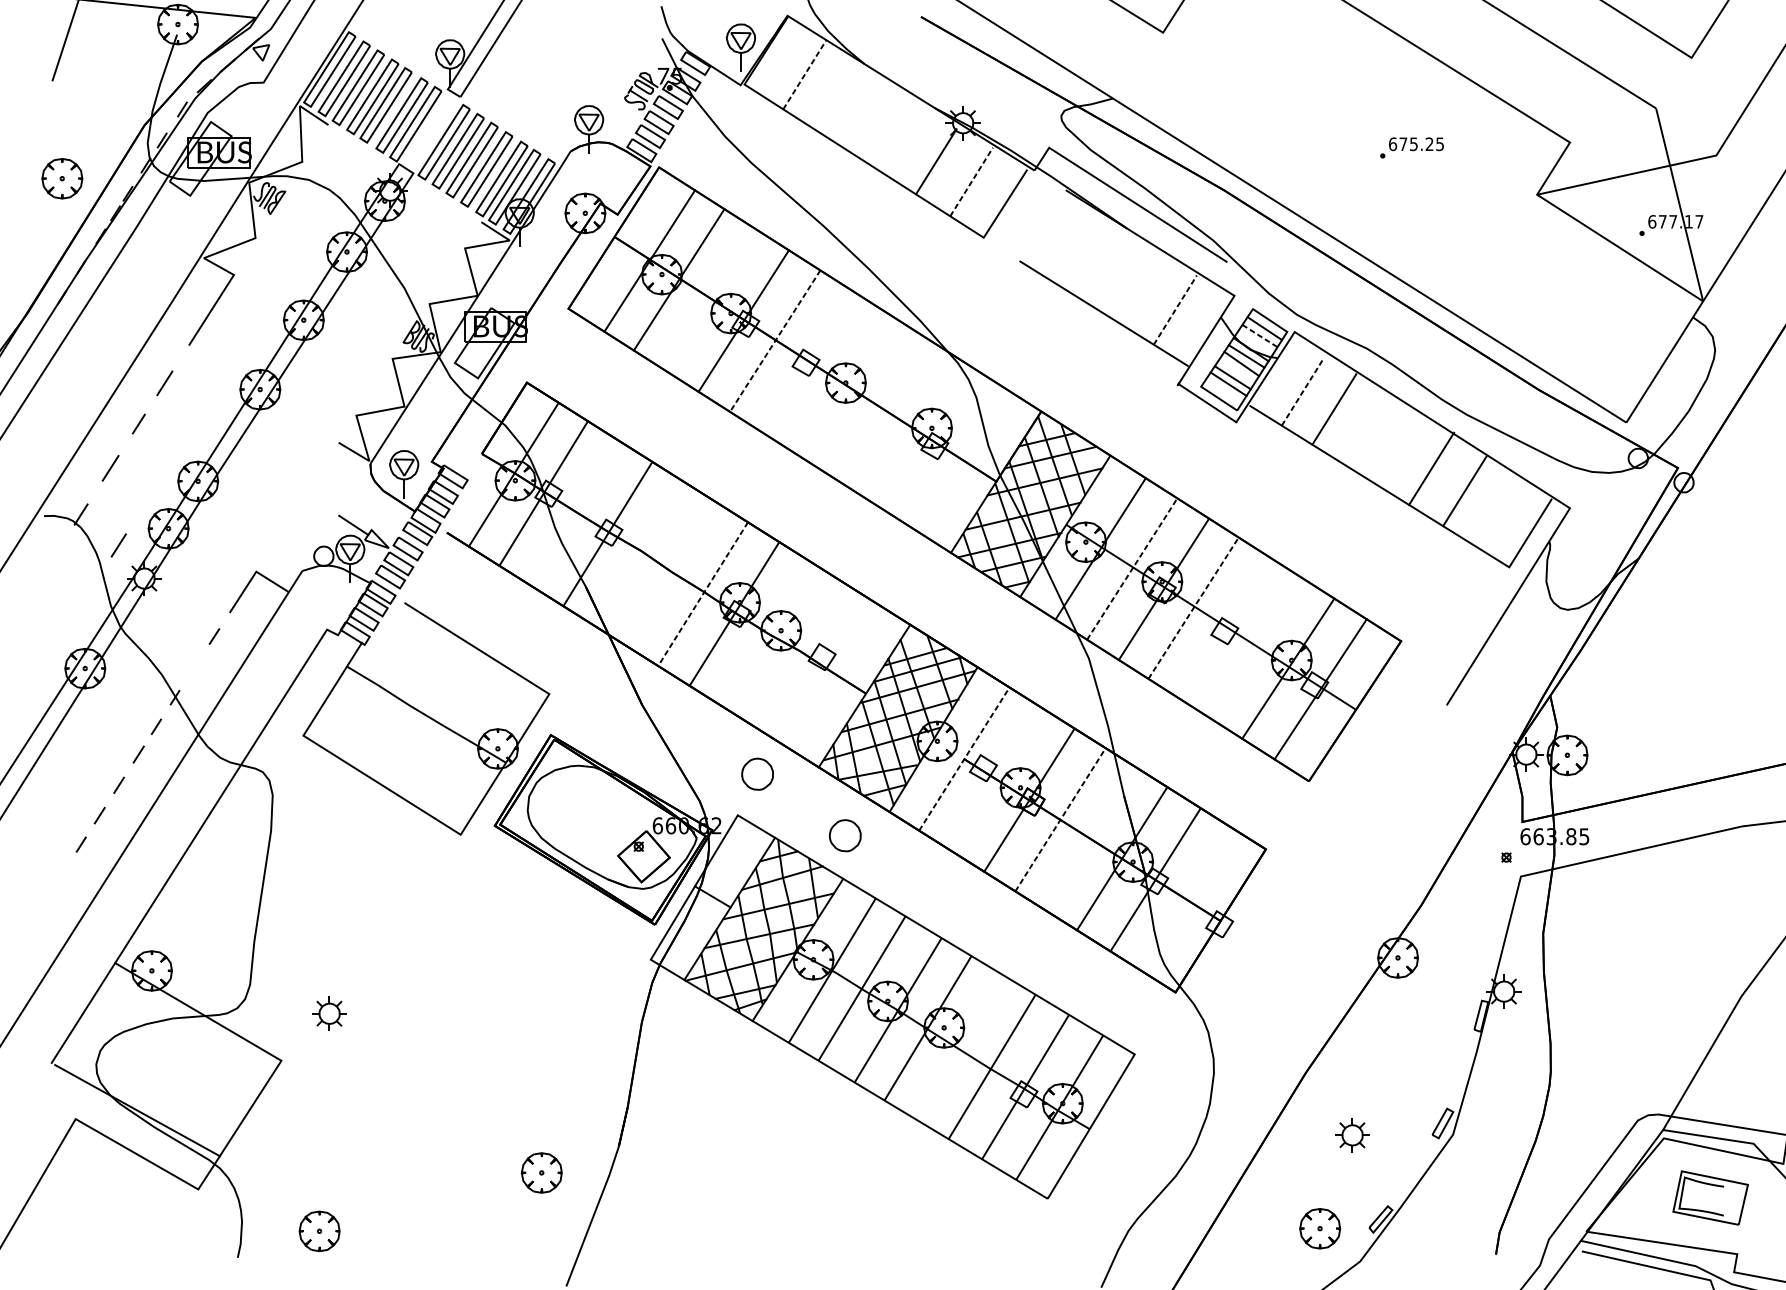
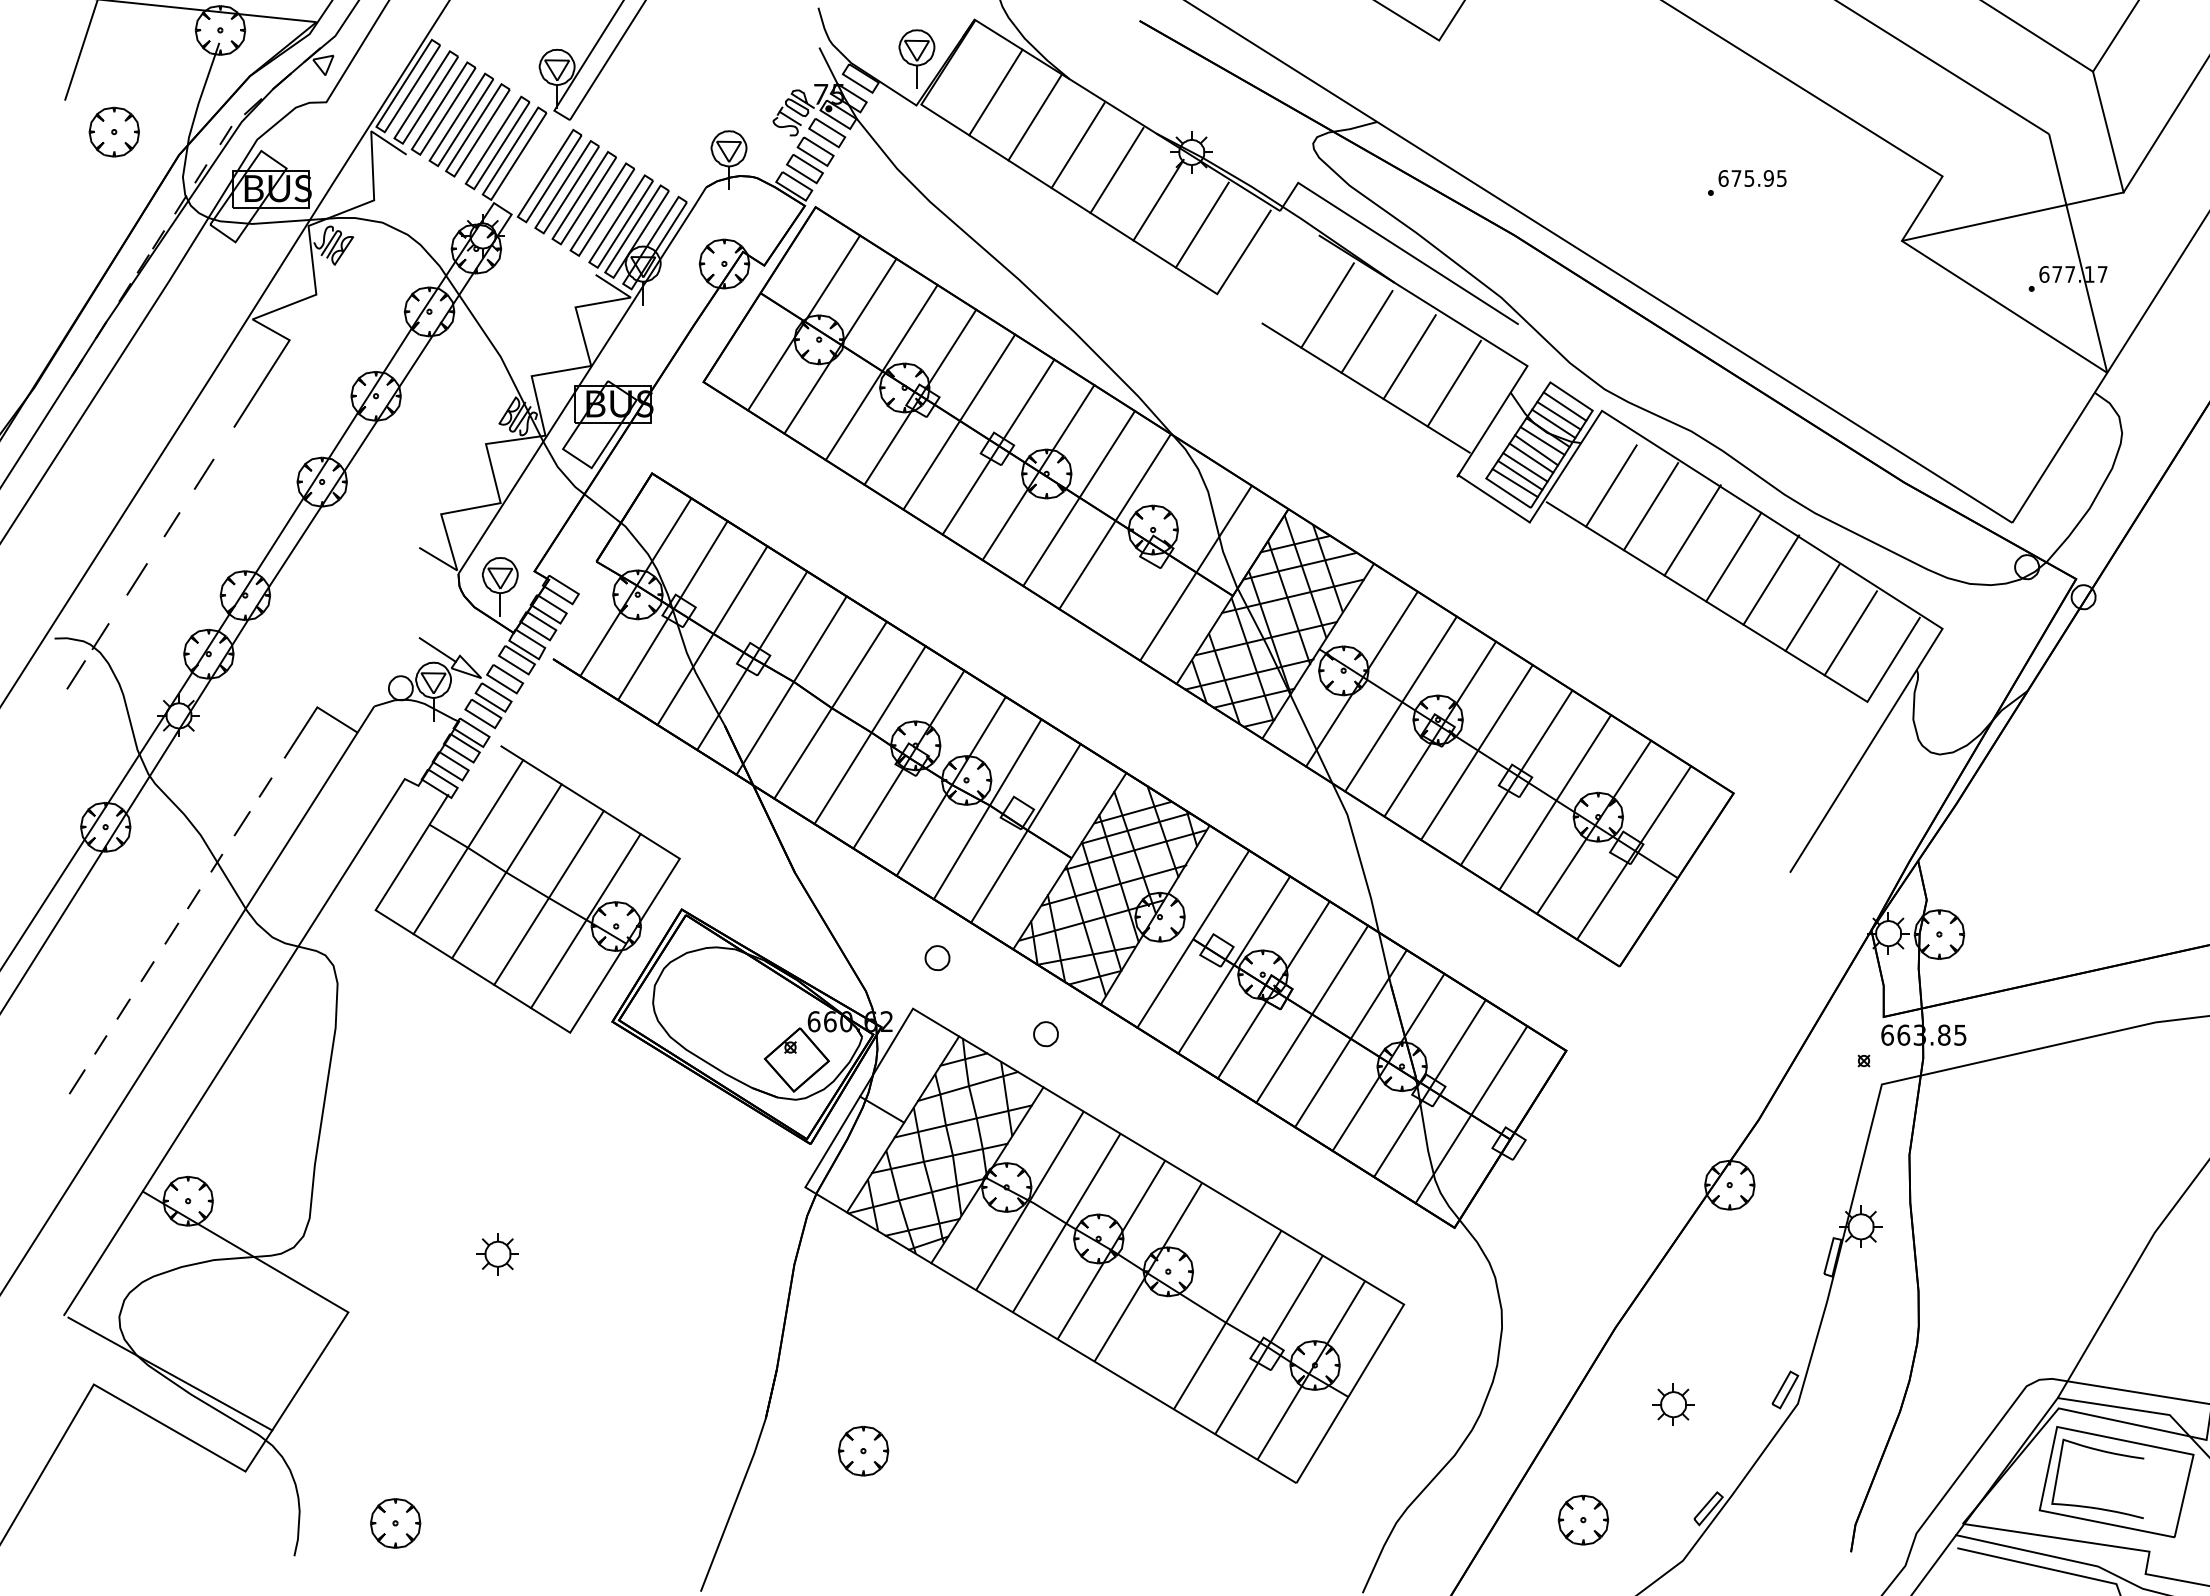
line: (805, 74) -> (996, 92), dashed -> solid
line: (836, 94) -> (1034, 117), added
line: (1704, 106) -> (2108, 131), added
line: (870, 117) -> (1077, 145), added
line: (902, 137) -> (1116, 170), added
text: (1429, 144) -> (1768, 178), 675.25 -> 675.95
part: (61, 178) -> (113, 131), moved
line: (971, 181) -> (1202, 224), dashed -> solid
line: (1072, 246) -> (1327, 305), added
line: (1104, 267) -> (1366, 331), added
line: (1139, 288) -> (1409, 357), added
line: (712, 301) -> (881, 372), added
line: (1175, 309) -> (1454, 383), dashed -> solid
line: (1260, 335) -> (1559, 415), dashed -> solid
line: (775, 341) -> (959, 422), dashed -> solid
line: (1255, 342) -> (1553, 423), added
line: (806, 360) -> (998, 446), added
line: (1237, 369) -> (1531, 457), added
line: (839, 381) -> (1038, 472), added
line: (1223, 390) -> (1514, 483), added
line: (1302, 393) -> (1611, 486), dashed -> solid
line: (871, 402) -> (1078, 498), added
line: (901, 421) -> (1115, 521), added
line: (1367, 428) -> (1692, 530), added
line: (1401, 449) -> (1733, 556), added
line: (966, 462) -> (1195, 572), added
line: (1495, 512) -> (1850, 633), added
line: (575, 513) -> (712, 635), added
line: (118, 545) -> (75, 674), moved
line: (639, 554) -> (791, 685), added
line: (1132, 569) -> (1401, 704), dashed -> solid
line: (671, 573) -> (830, 709), added
line: (703, 594) -> (870, 735), dashed -> solid
line: (1193, 608) -> (1476, 752), dashed -> solid
line: (1225, 628) -> (1516, 777), added
line: (768, 634) -> (950, 785), added
line: (1257, 648) -> (1555, 802), added
line: (798, 654) -> (987, 809), added
line: (195, 665) -> (241, 823), added
line: (828, 673) -> (1025, 833), added
line: (378, 685) -> (468, 847), added
line: (409, 704) -> (506, 871), added
line: (443, 725) -> (548, 897), added
line: (473, 744) -> (585, 921), added
line: (964, 759) -> (1193, 939), dashed -> solid
part: (757, 774) -> (937, 958), size x0.62
line: (997, 779) -> (1234, 964), added
line: (1060, 819) -> (1312, 1014), dashed -> solid
part: (844, 836) -> (1045, 1034), size x0.62
line: (1091, 839) -> (1350, 1038), added
line: (61, 874) -> (76, 1081), added
line: (1189, 900) -> (1471, 1114), added
part: (329, 1013) -> (497, 1254), moved
part: (541, 1172) -> (863, 1450), moved
part: (1710, 1198) -> (2116, 1482), size x1.67
part: (1320, 1228) -> (1583, 1519), moved

